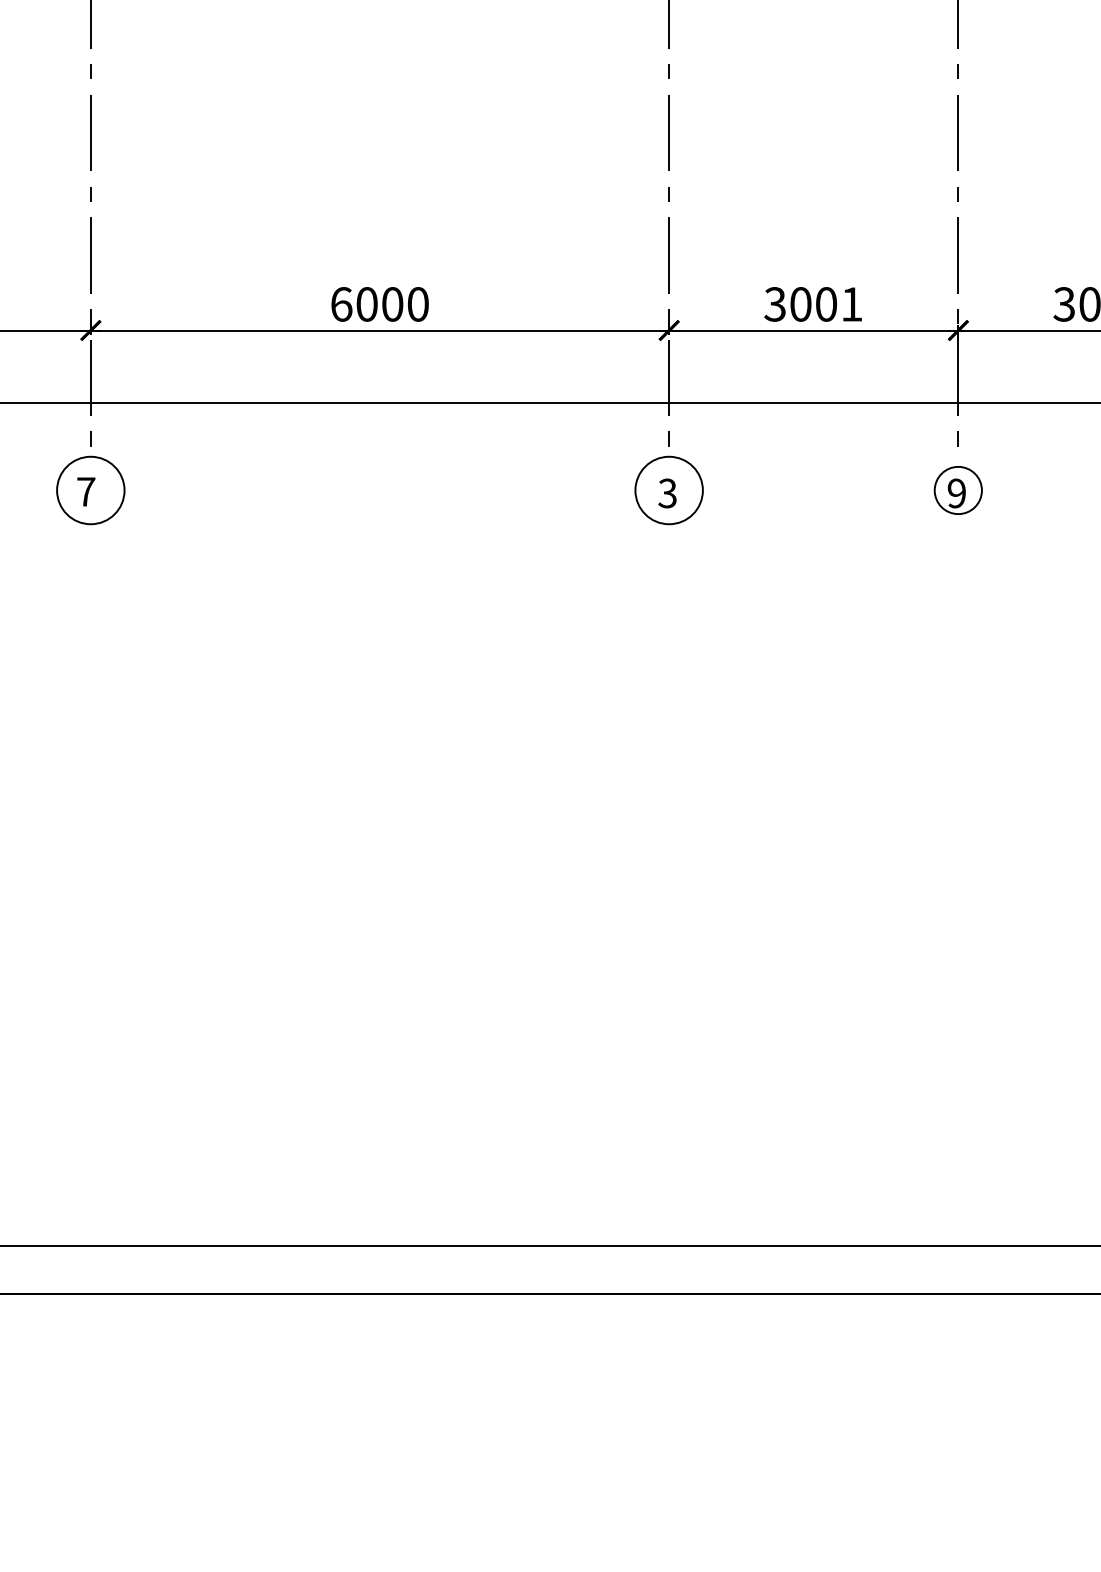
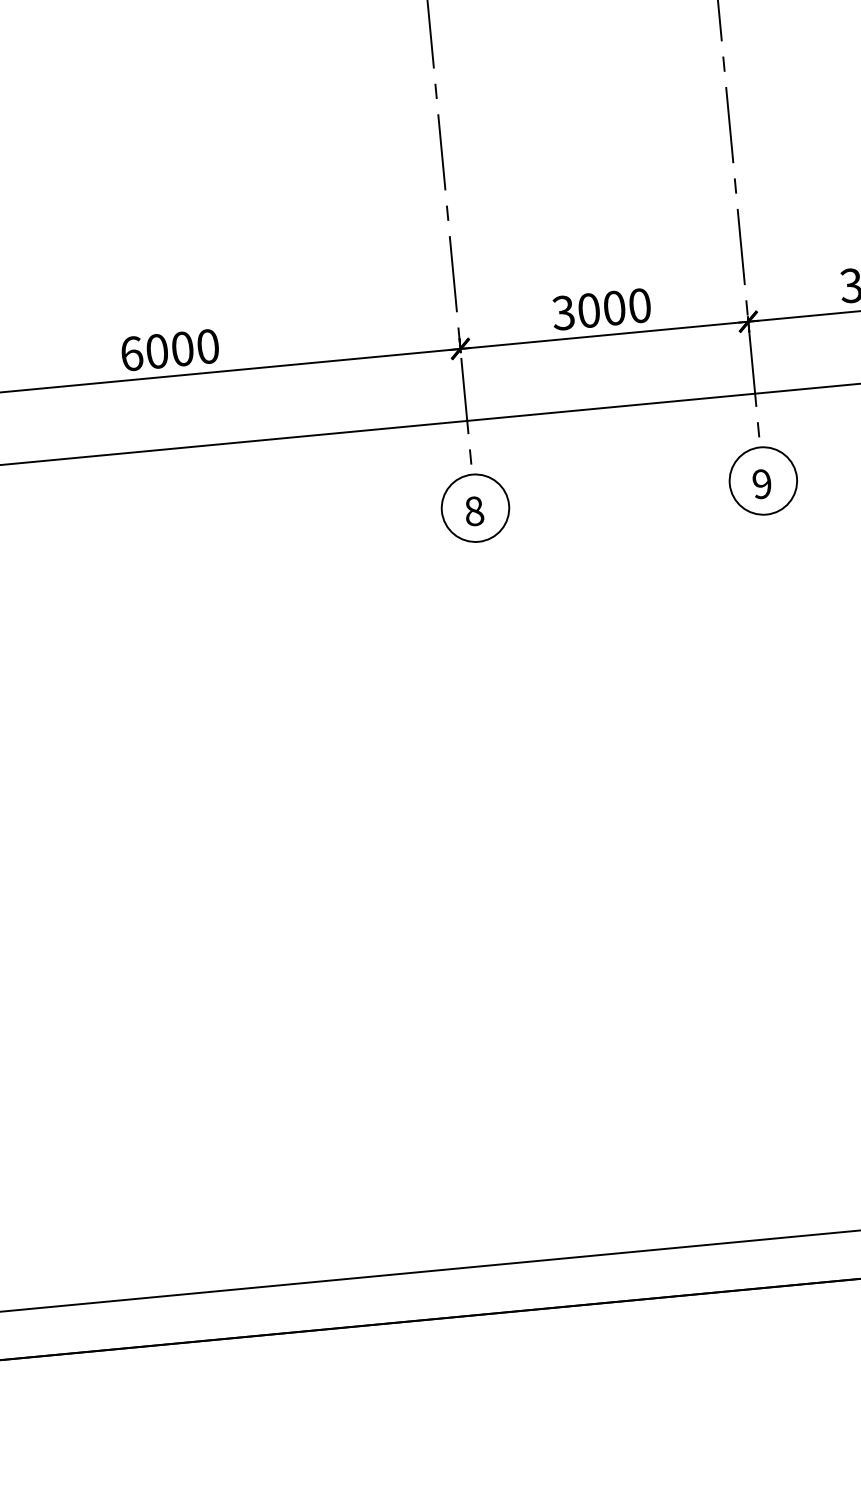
text: (851, 304) -> (639, 305), 3001 -> 3000
circle: (958, 490) -> (763, 480), size x1.43
text: (667, 493) -> (474, 511), 3 -> 8

